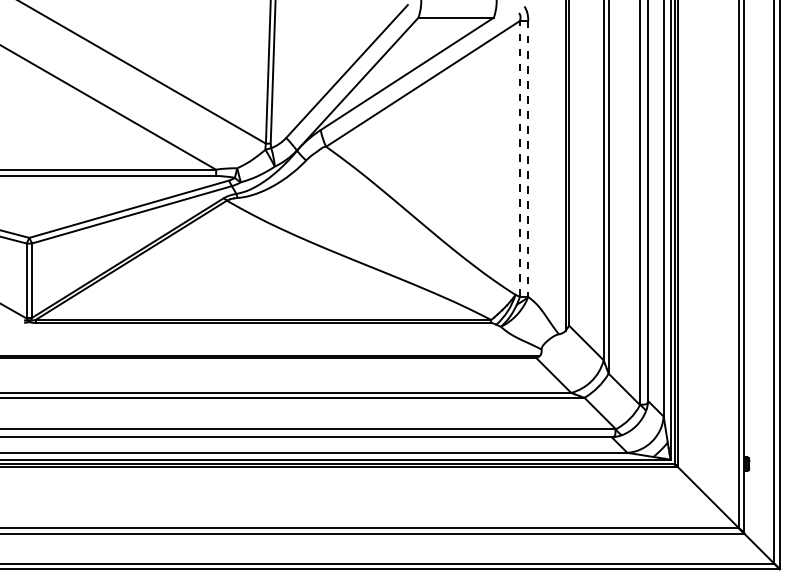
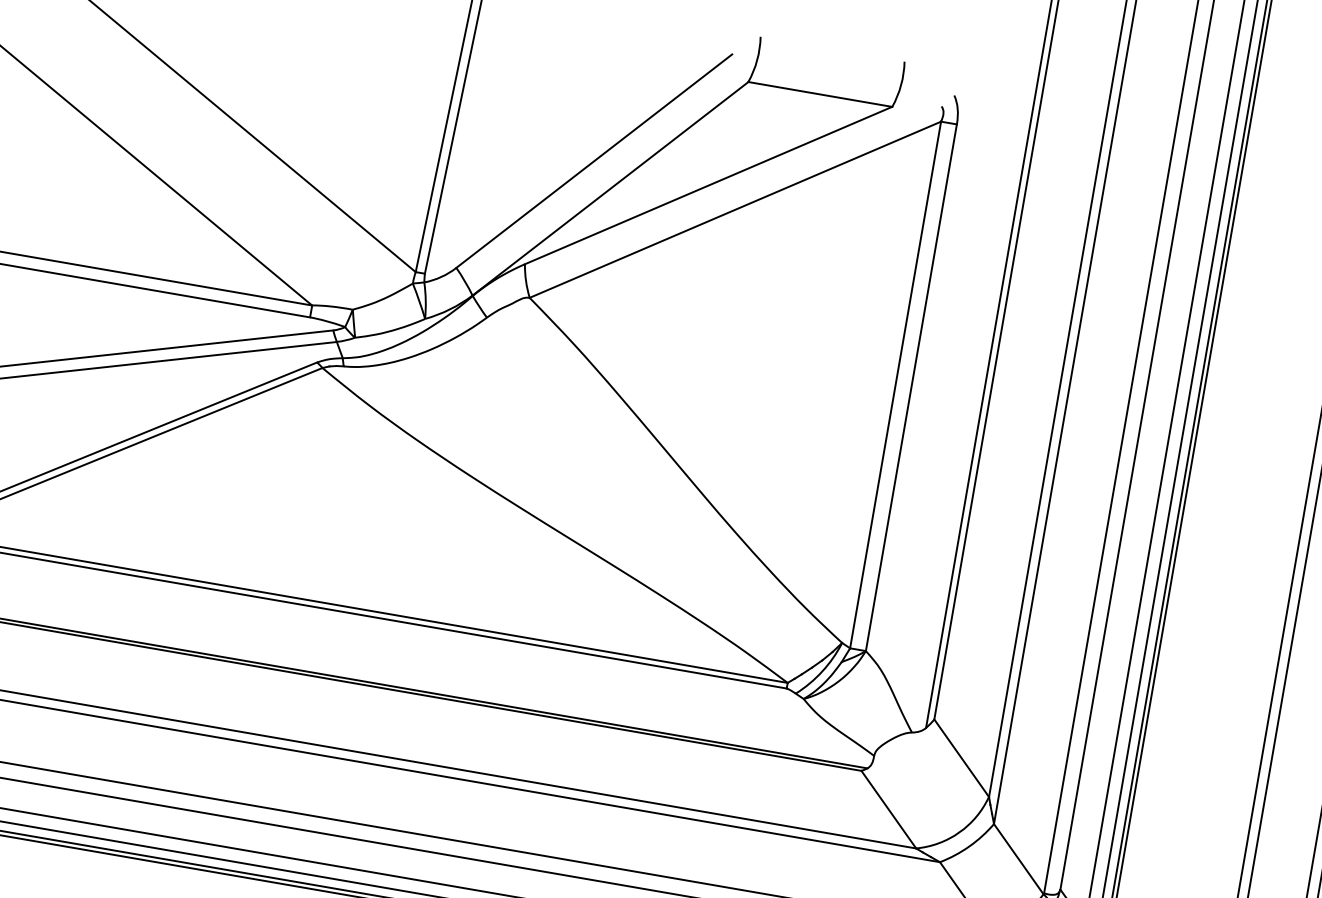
line: (520, 158) -> (896, 384), dashed -> solid
line: (528, 158) -> (911, 386), dashed -> solid

